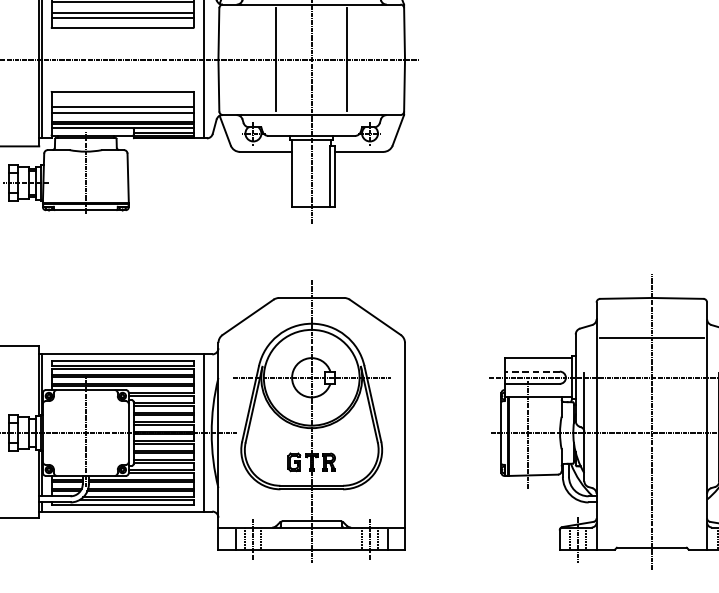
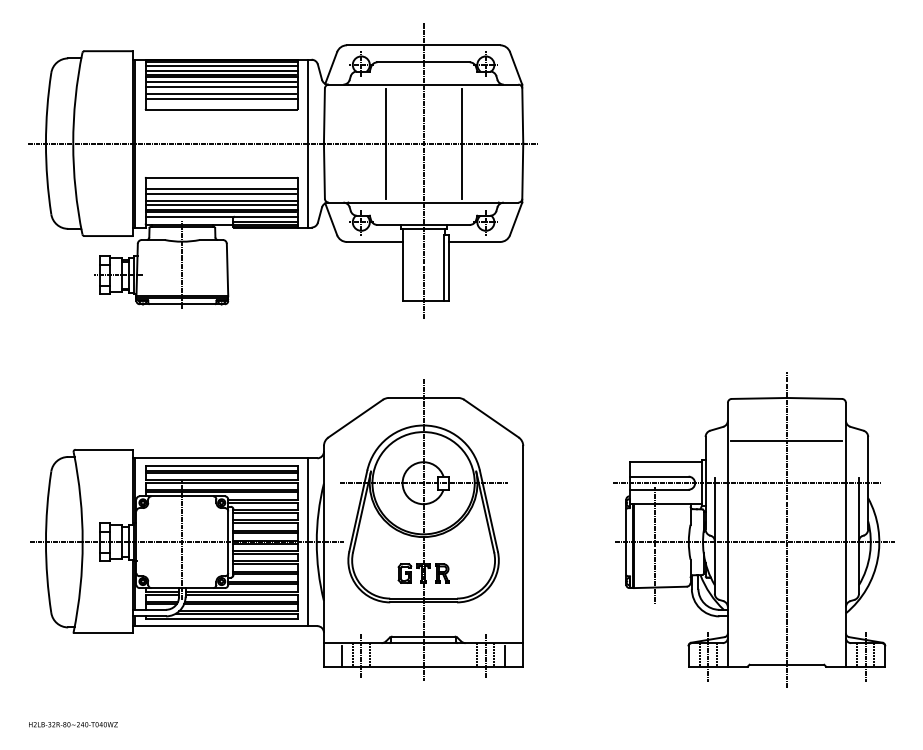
line: (122, 6) -> (221, 86), added
line: (122, 101) -> (221, 188), added
line: (121, 117) -> (220, 205), added
line: (532, 371) -> (659, 476), dashed -> solid

